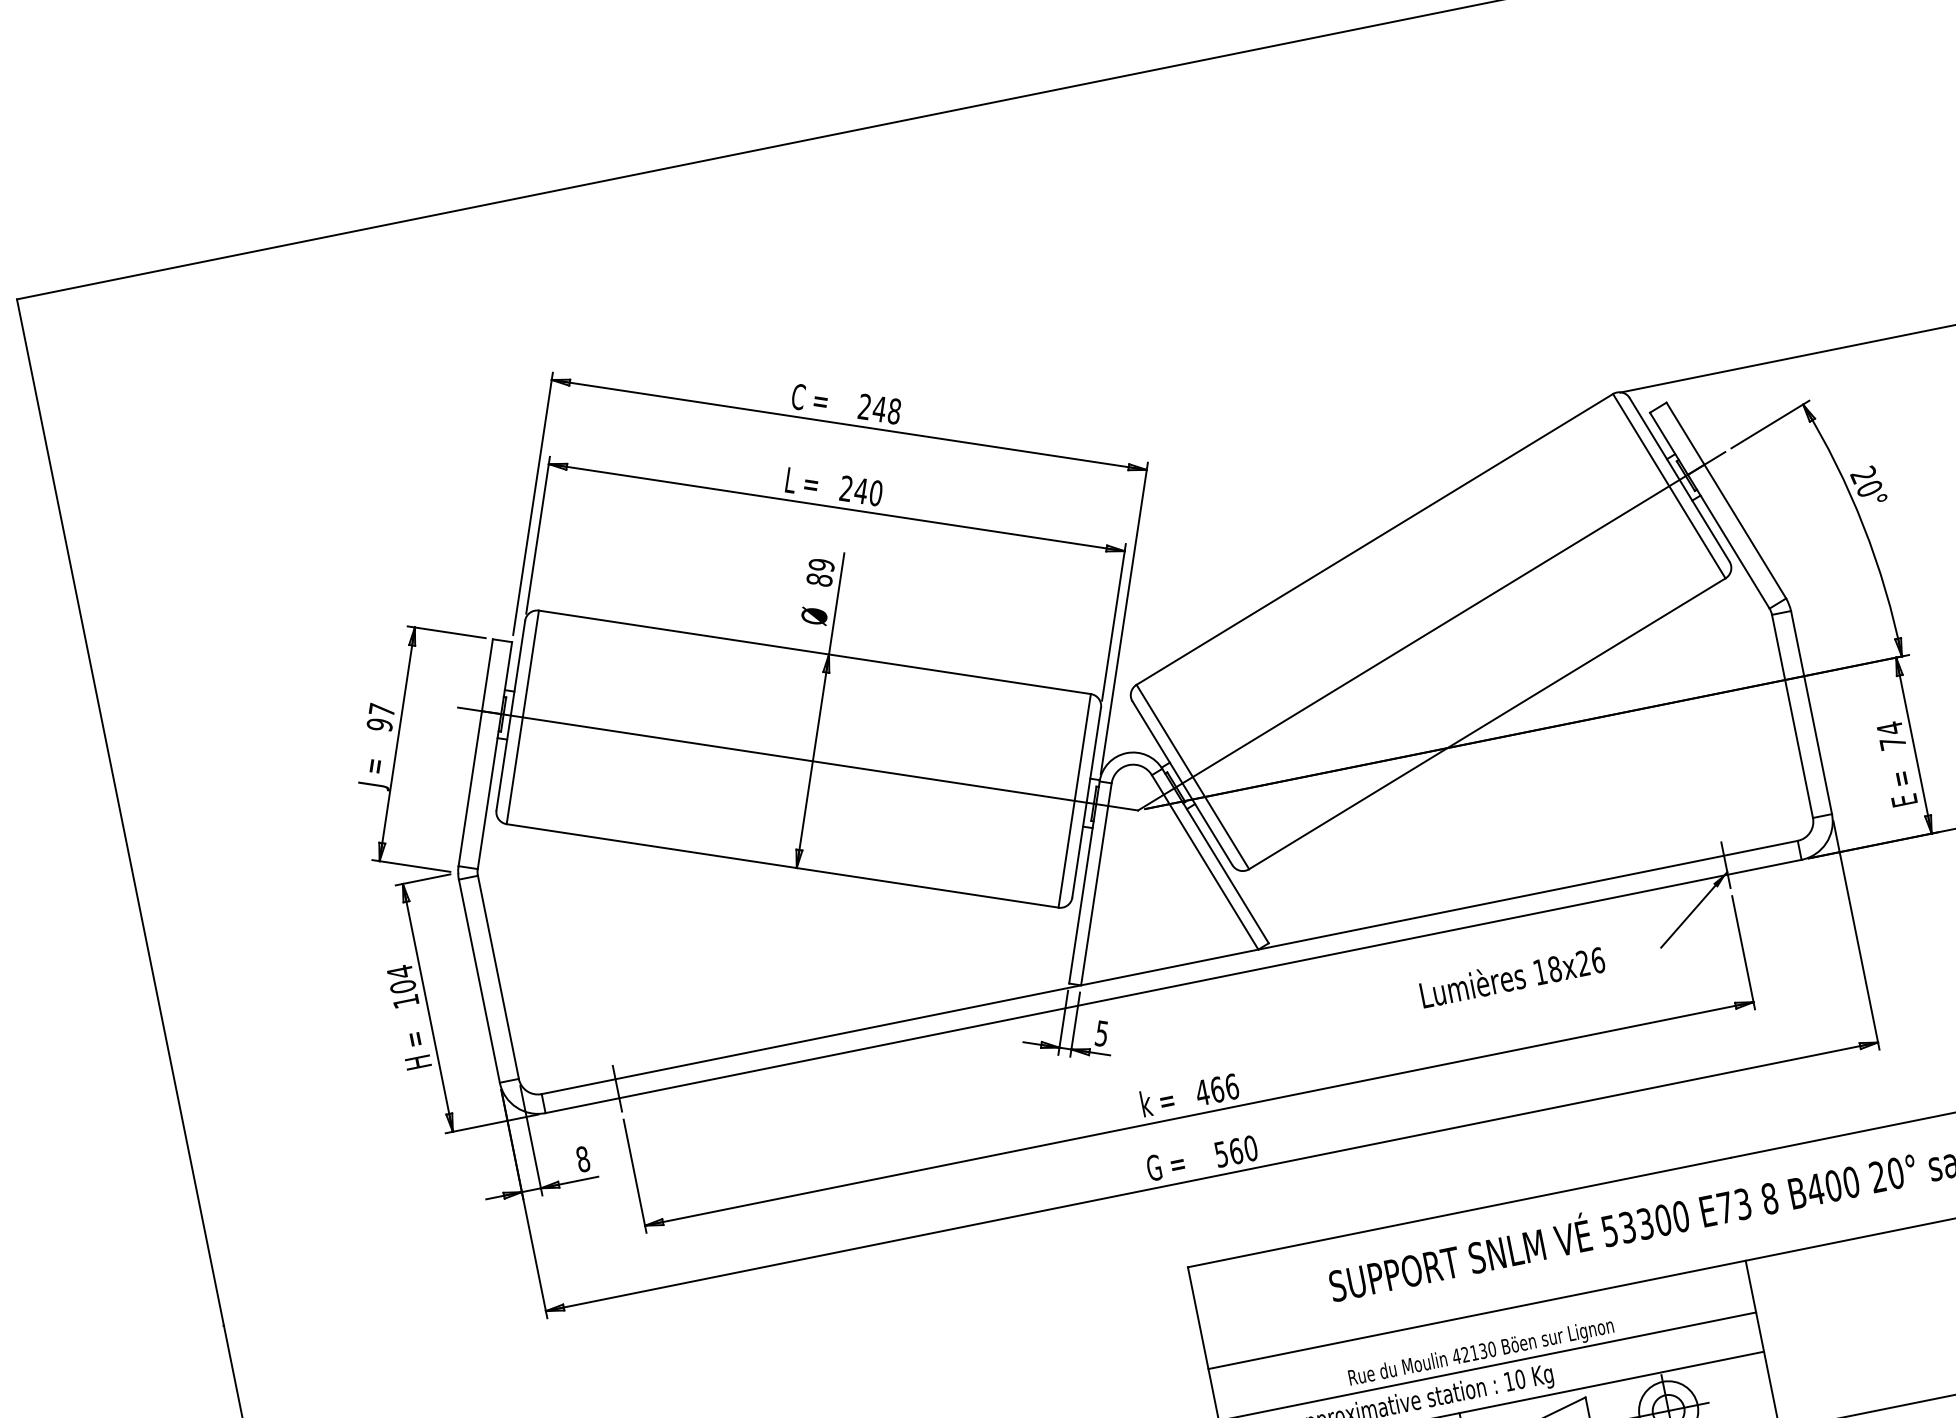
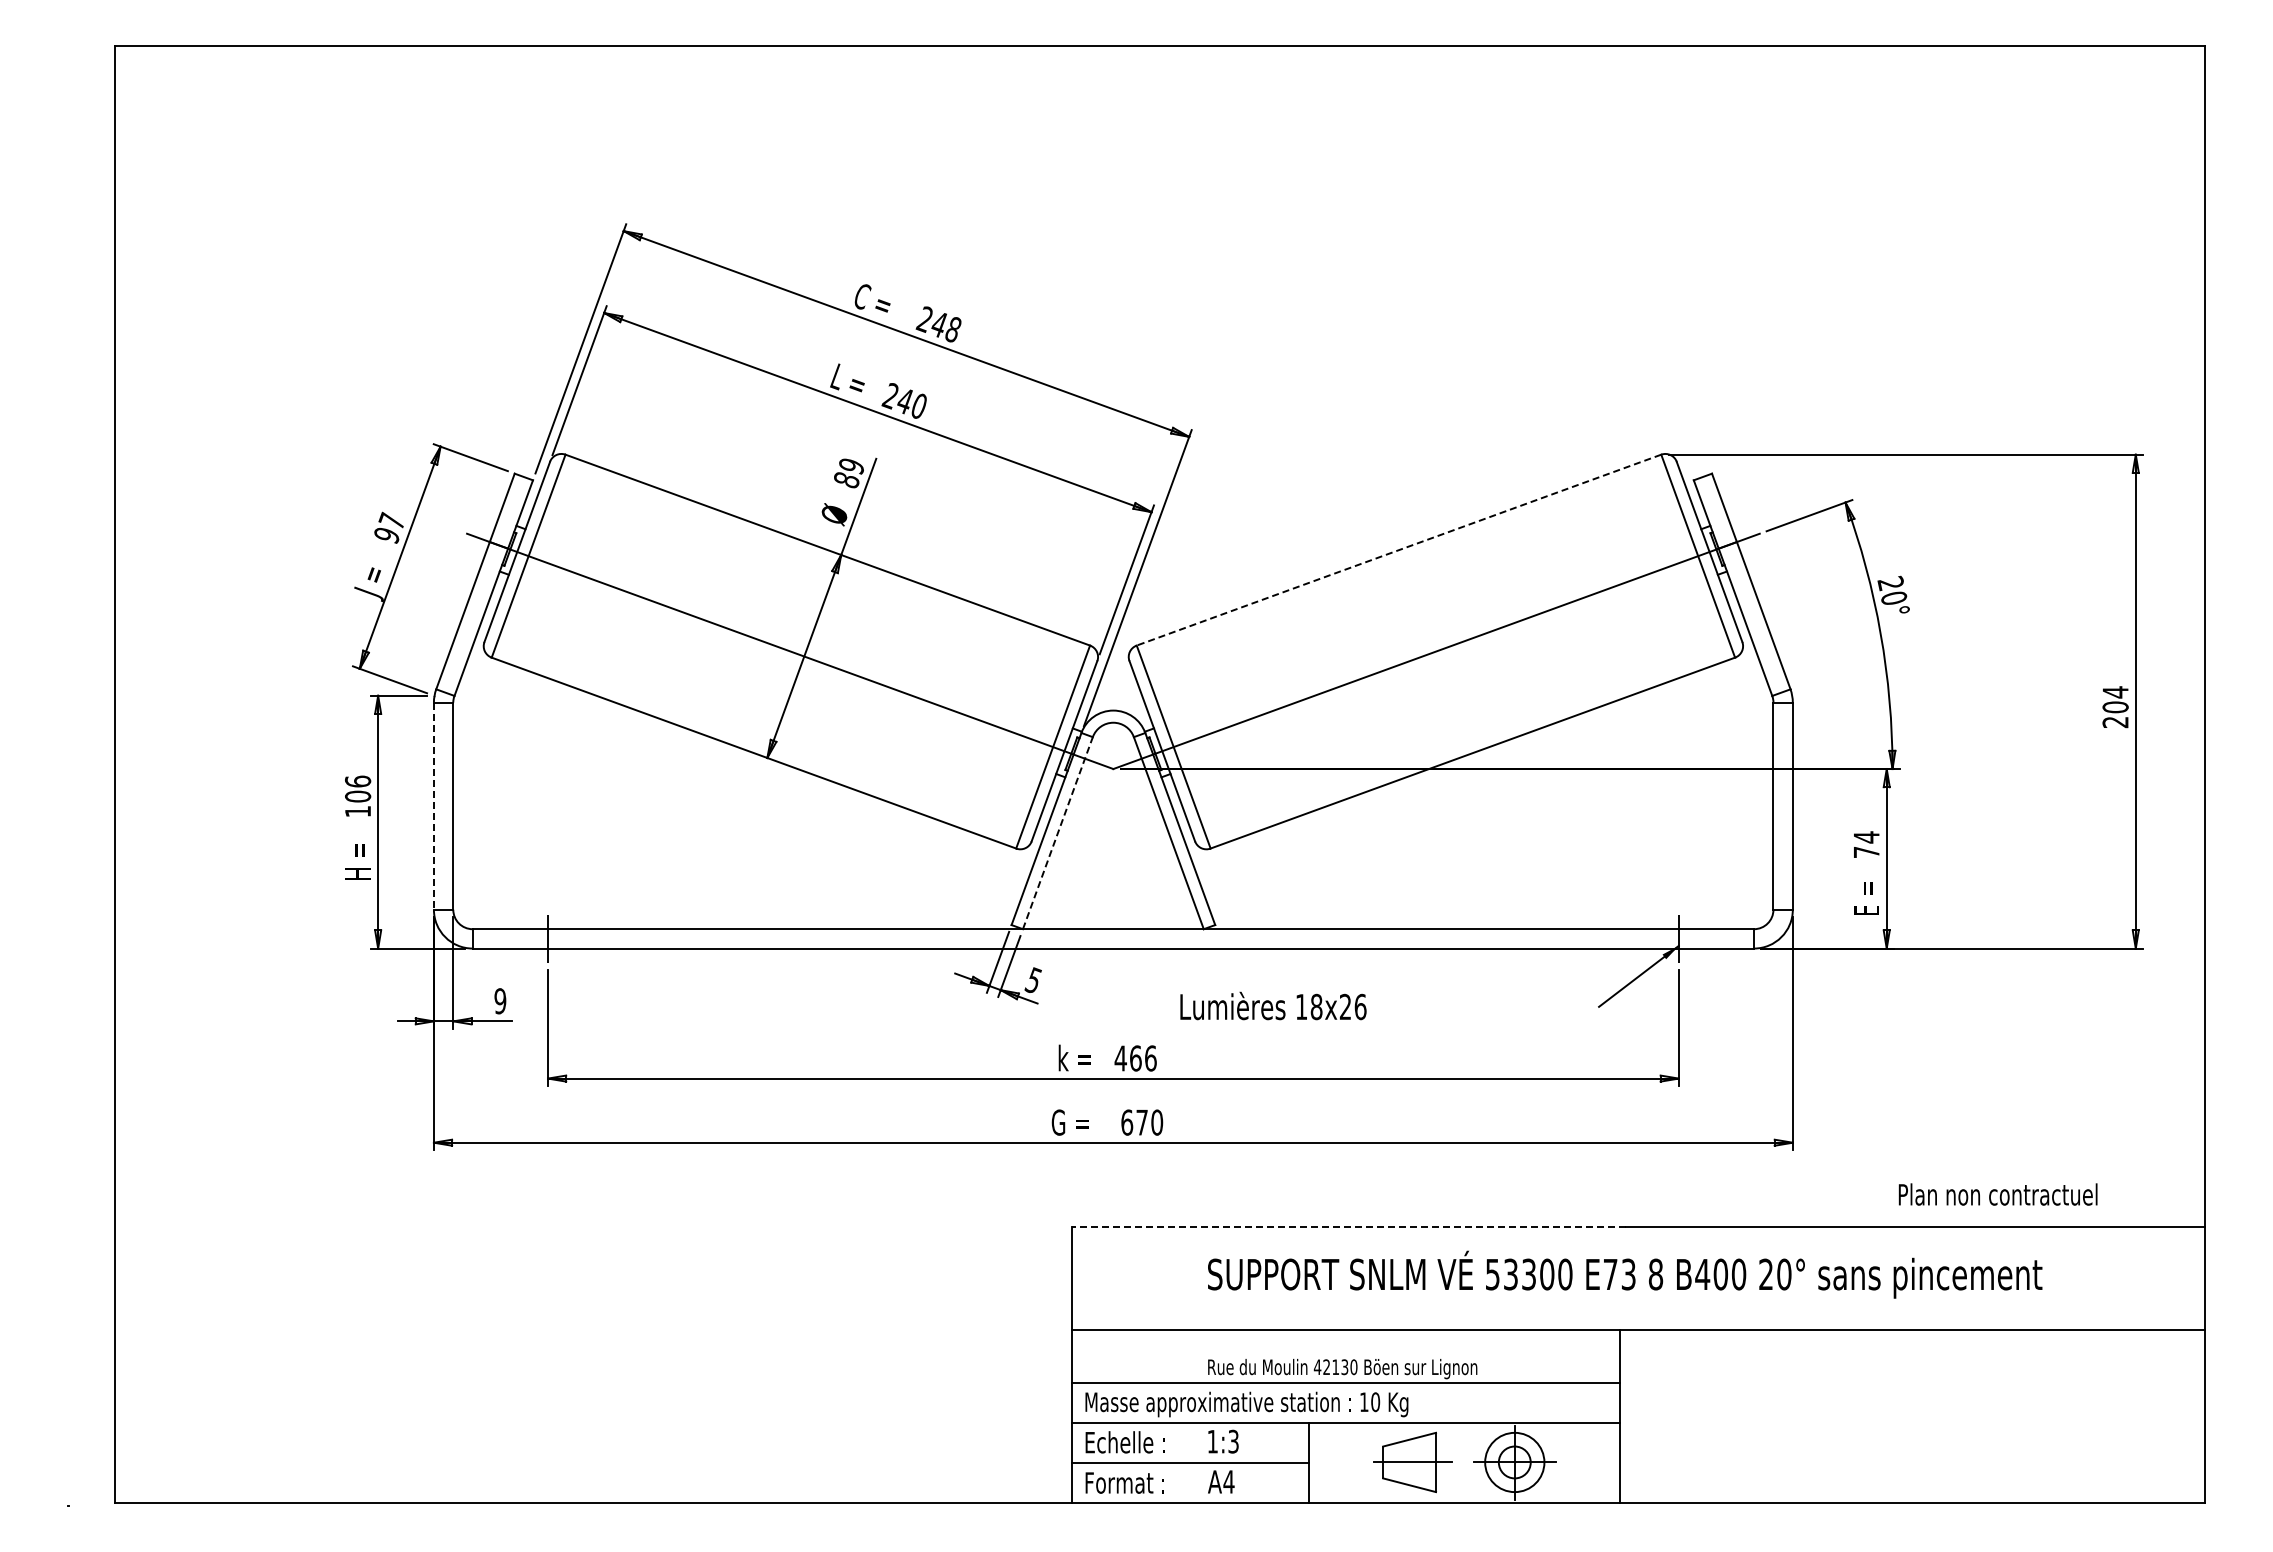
line: (1374, 539) -> (1398, 550), solid -> dashed
line: (1096, 883) -> (1058, 832), solid -> dashed
text: (400, 971) -> (358, 781), 104 -> 106
text: (1512, 976) -> (1273, 1005), moved
line: (479, 981) -> (433, 806), solid -> dashed
text: (1228, 1152) -> (1134, 1122), 560 -> 670
text: (583, 1159) -> (500, 1001), 8 -> 9
line: (1459, 1212) -> (1348, 1226), solid -> dashed

